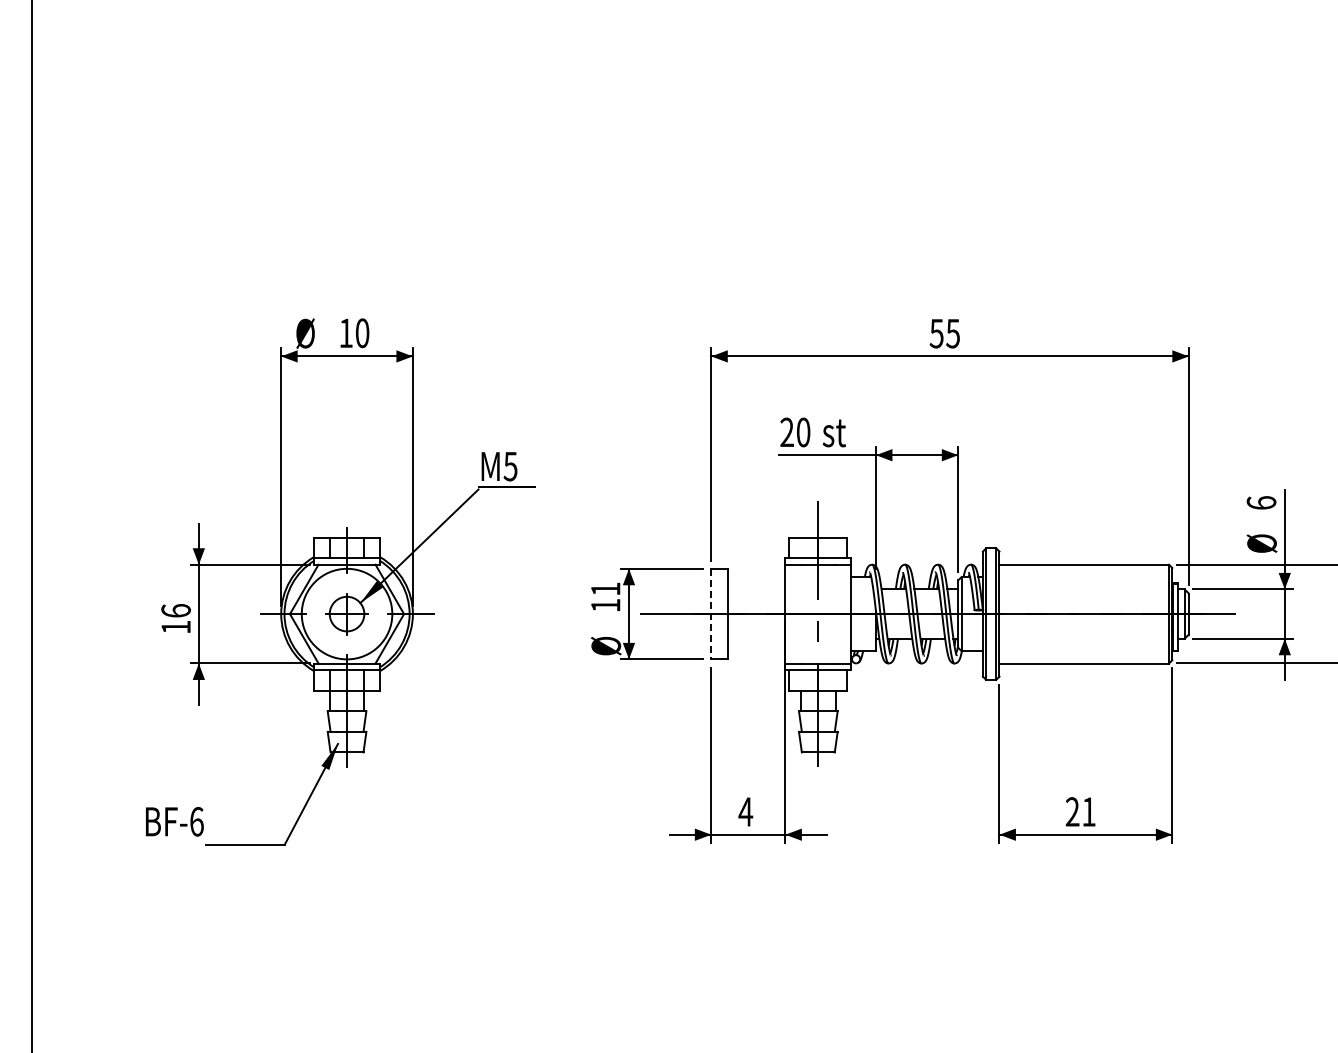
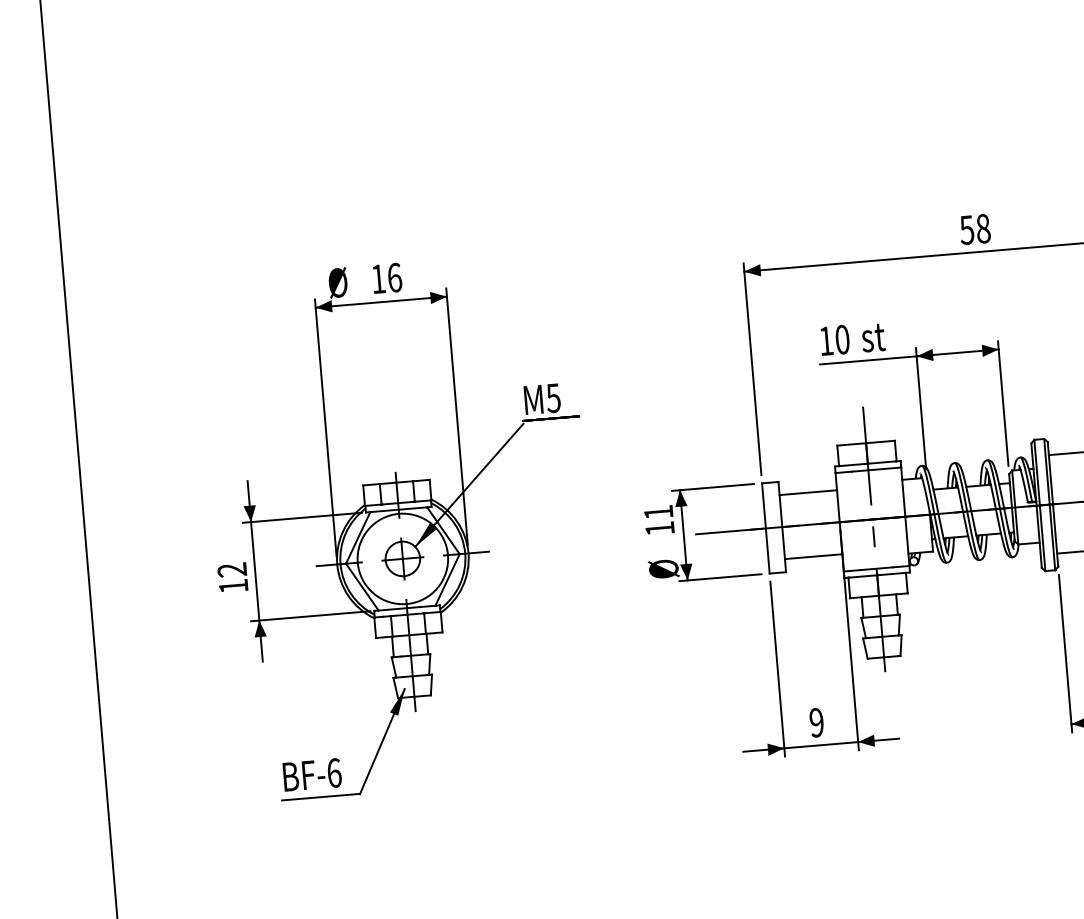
text: (362, 332) -> (394, 277), 10 -> 16
text: (953, 333) -> (983, 228), 55 -> 58
text: (786, 431) -> (825, 340), 20 -> 10
line: (756, 582) -> (808, 493), added
text: (175, 610) -> (231, 569), 16 -> 12
line: (711, 614) -> (766, 528), dashed -> solid
line: (756, 646) -> (813, 556), added
text: (745, 811) -> (816, 722), 4 -> 9
text: (174, 821) -> (312, 774), moved

